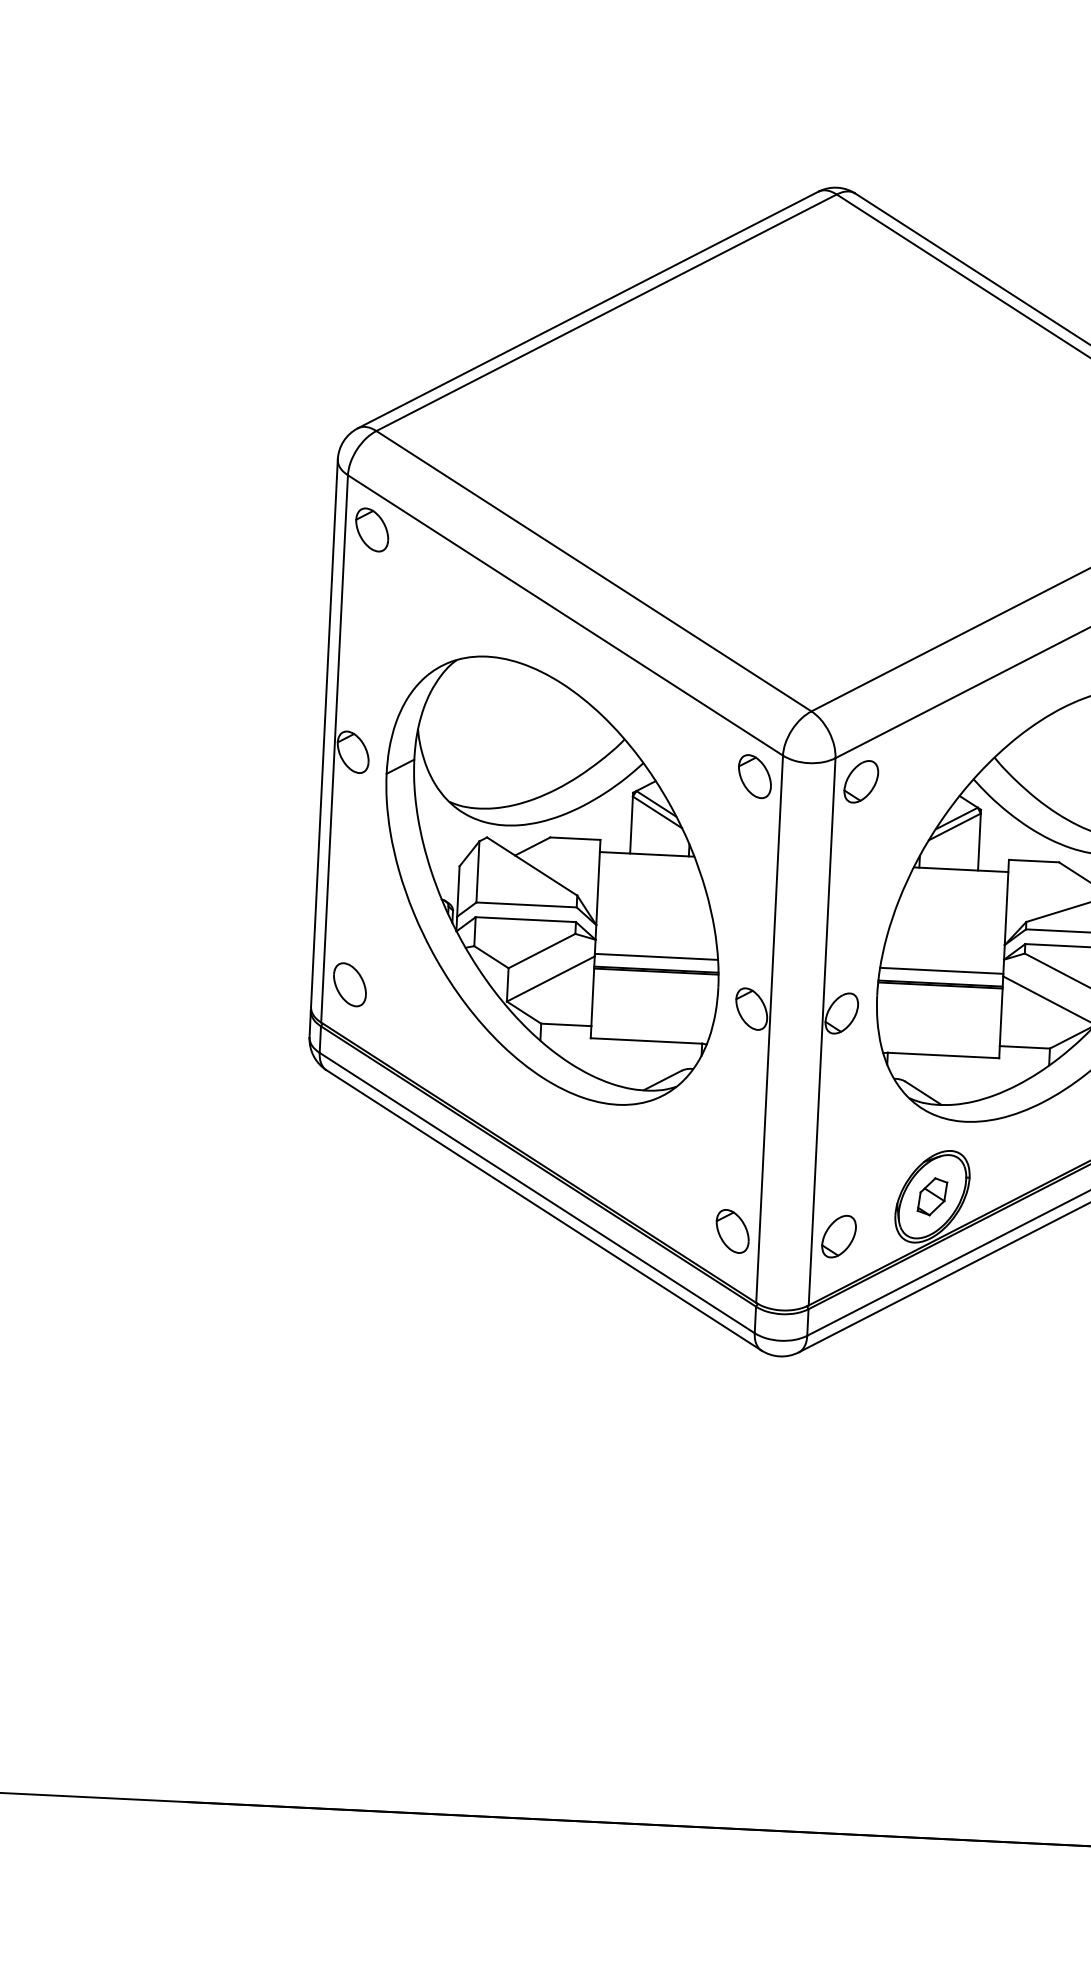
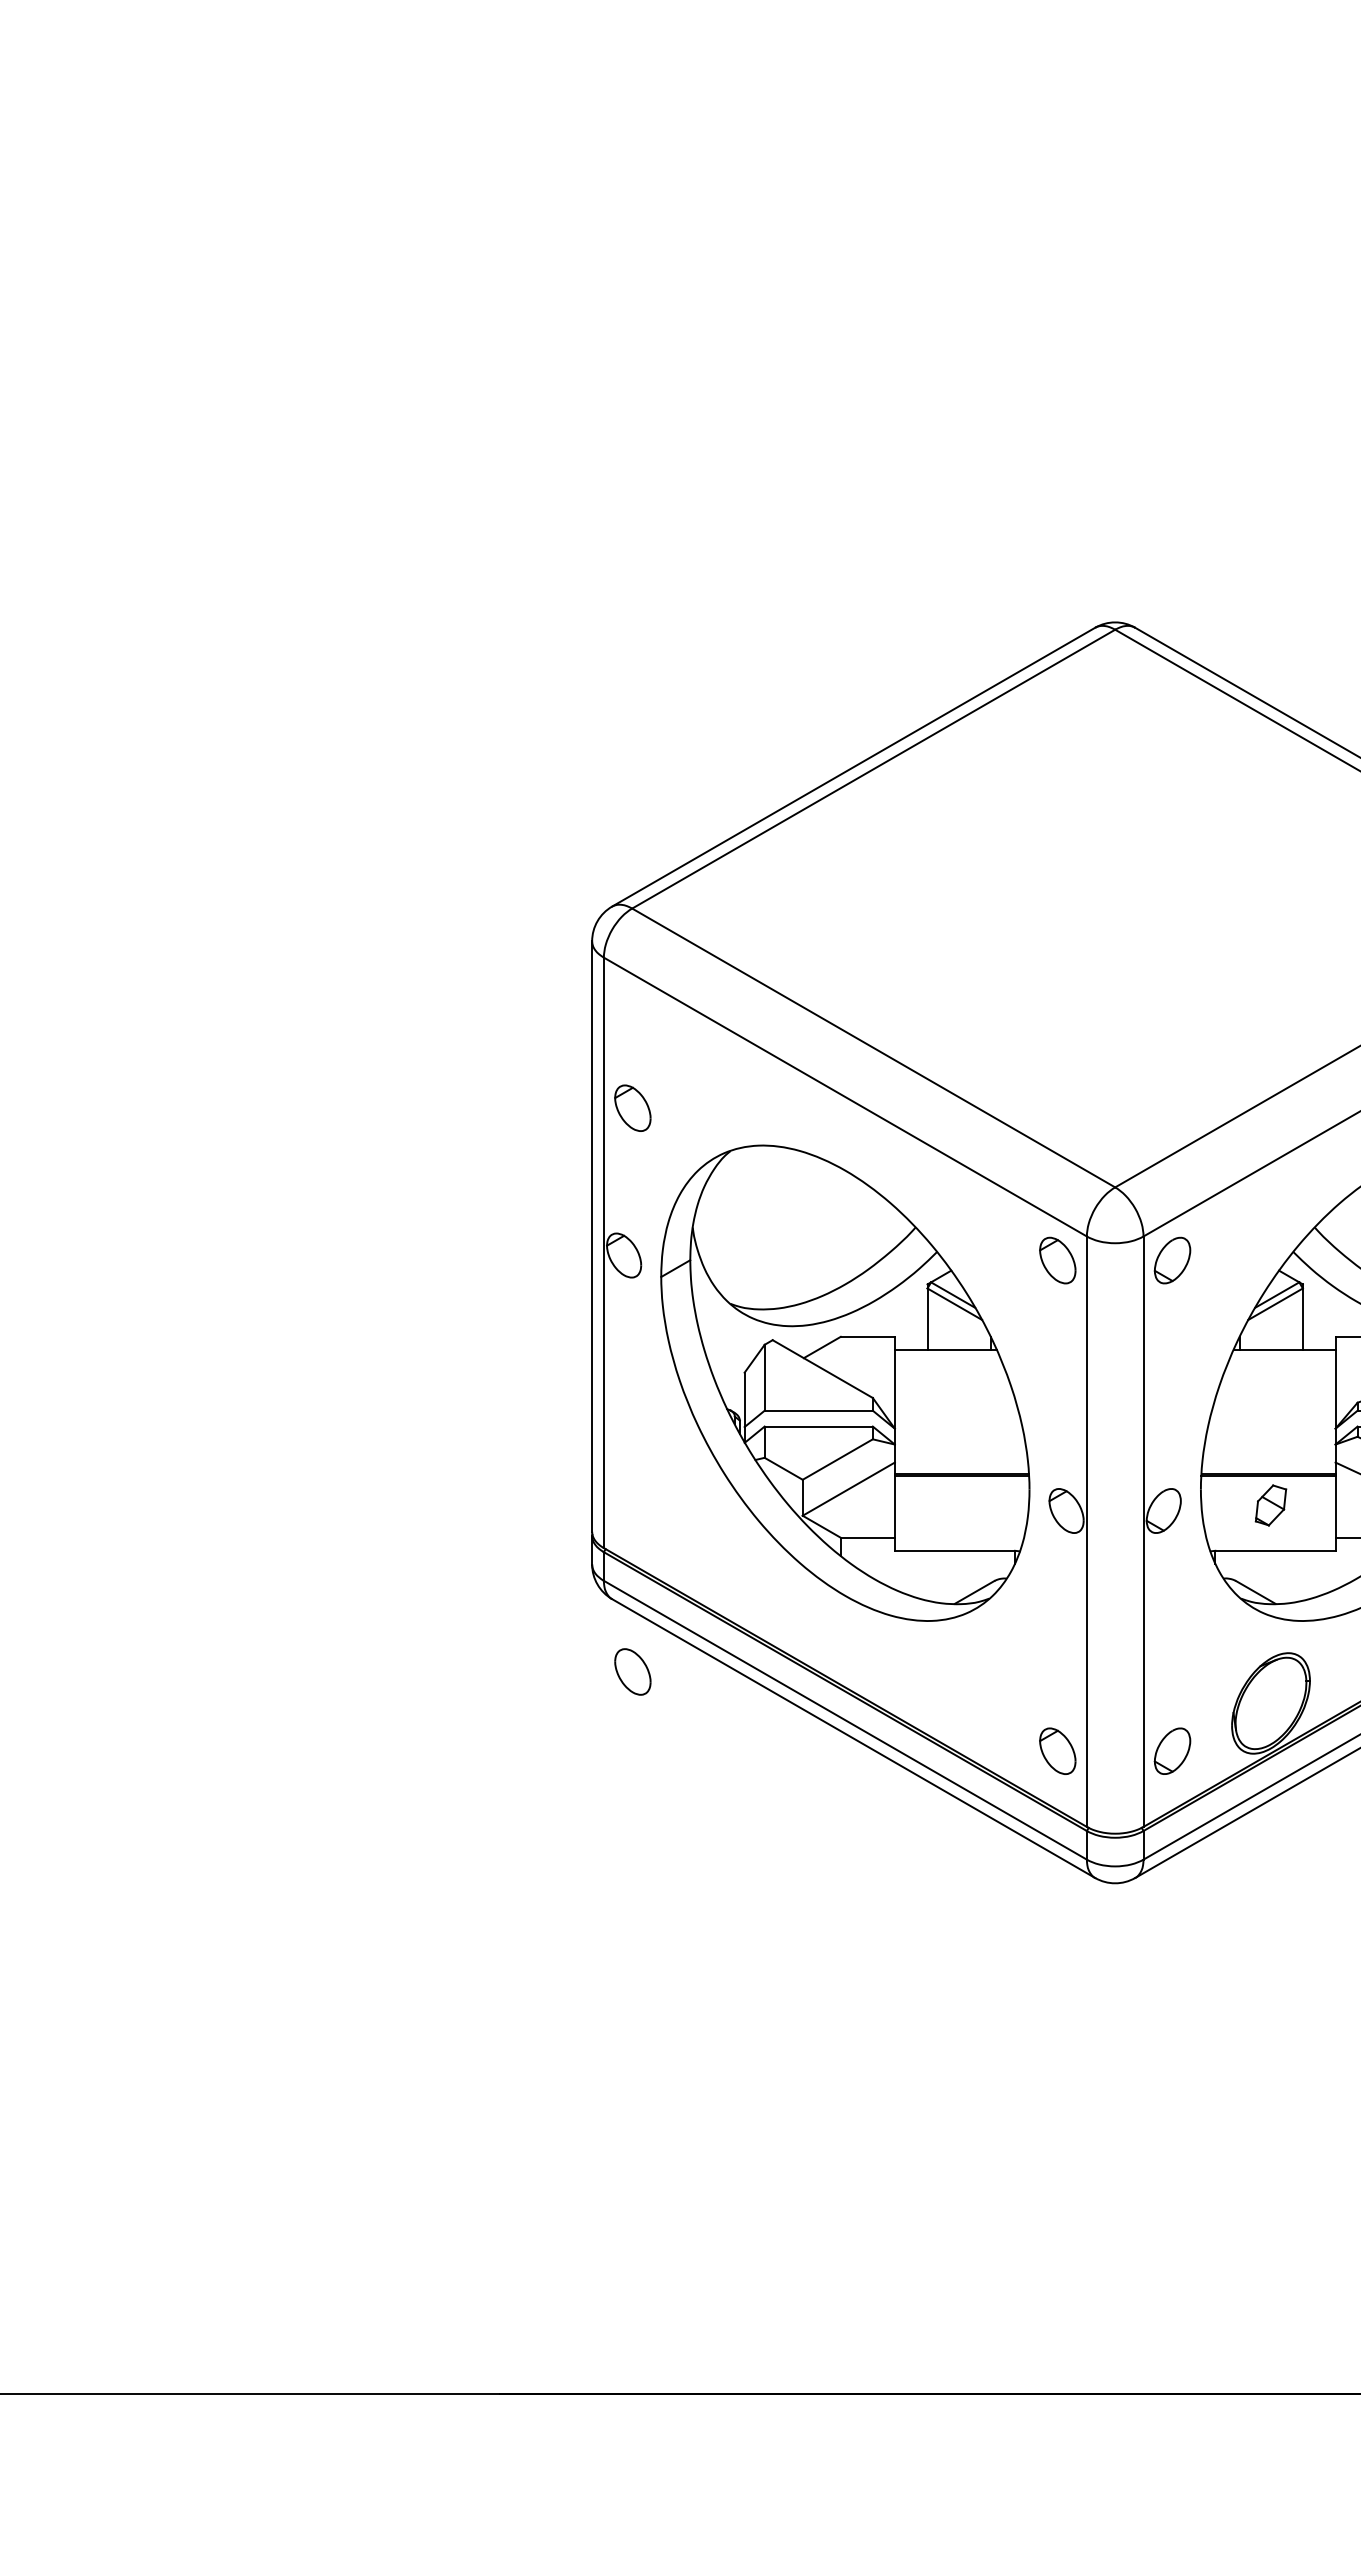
part: (371, 529) -> (632, 1107), moved
line: (655, 956) -> (960, 1459), removed
line: (941, 970) -> (1268, 1459), removed
part: (349, 984) -> (632, 1671), moved
part: (932, 1196) -> (1270, 1505), moved

